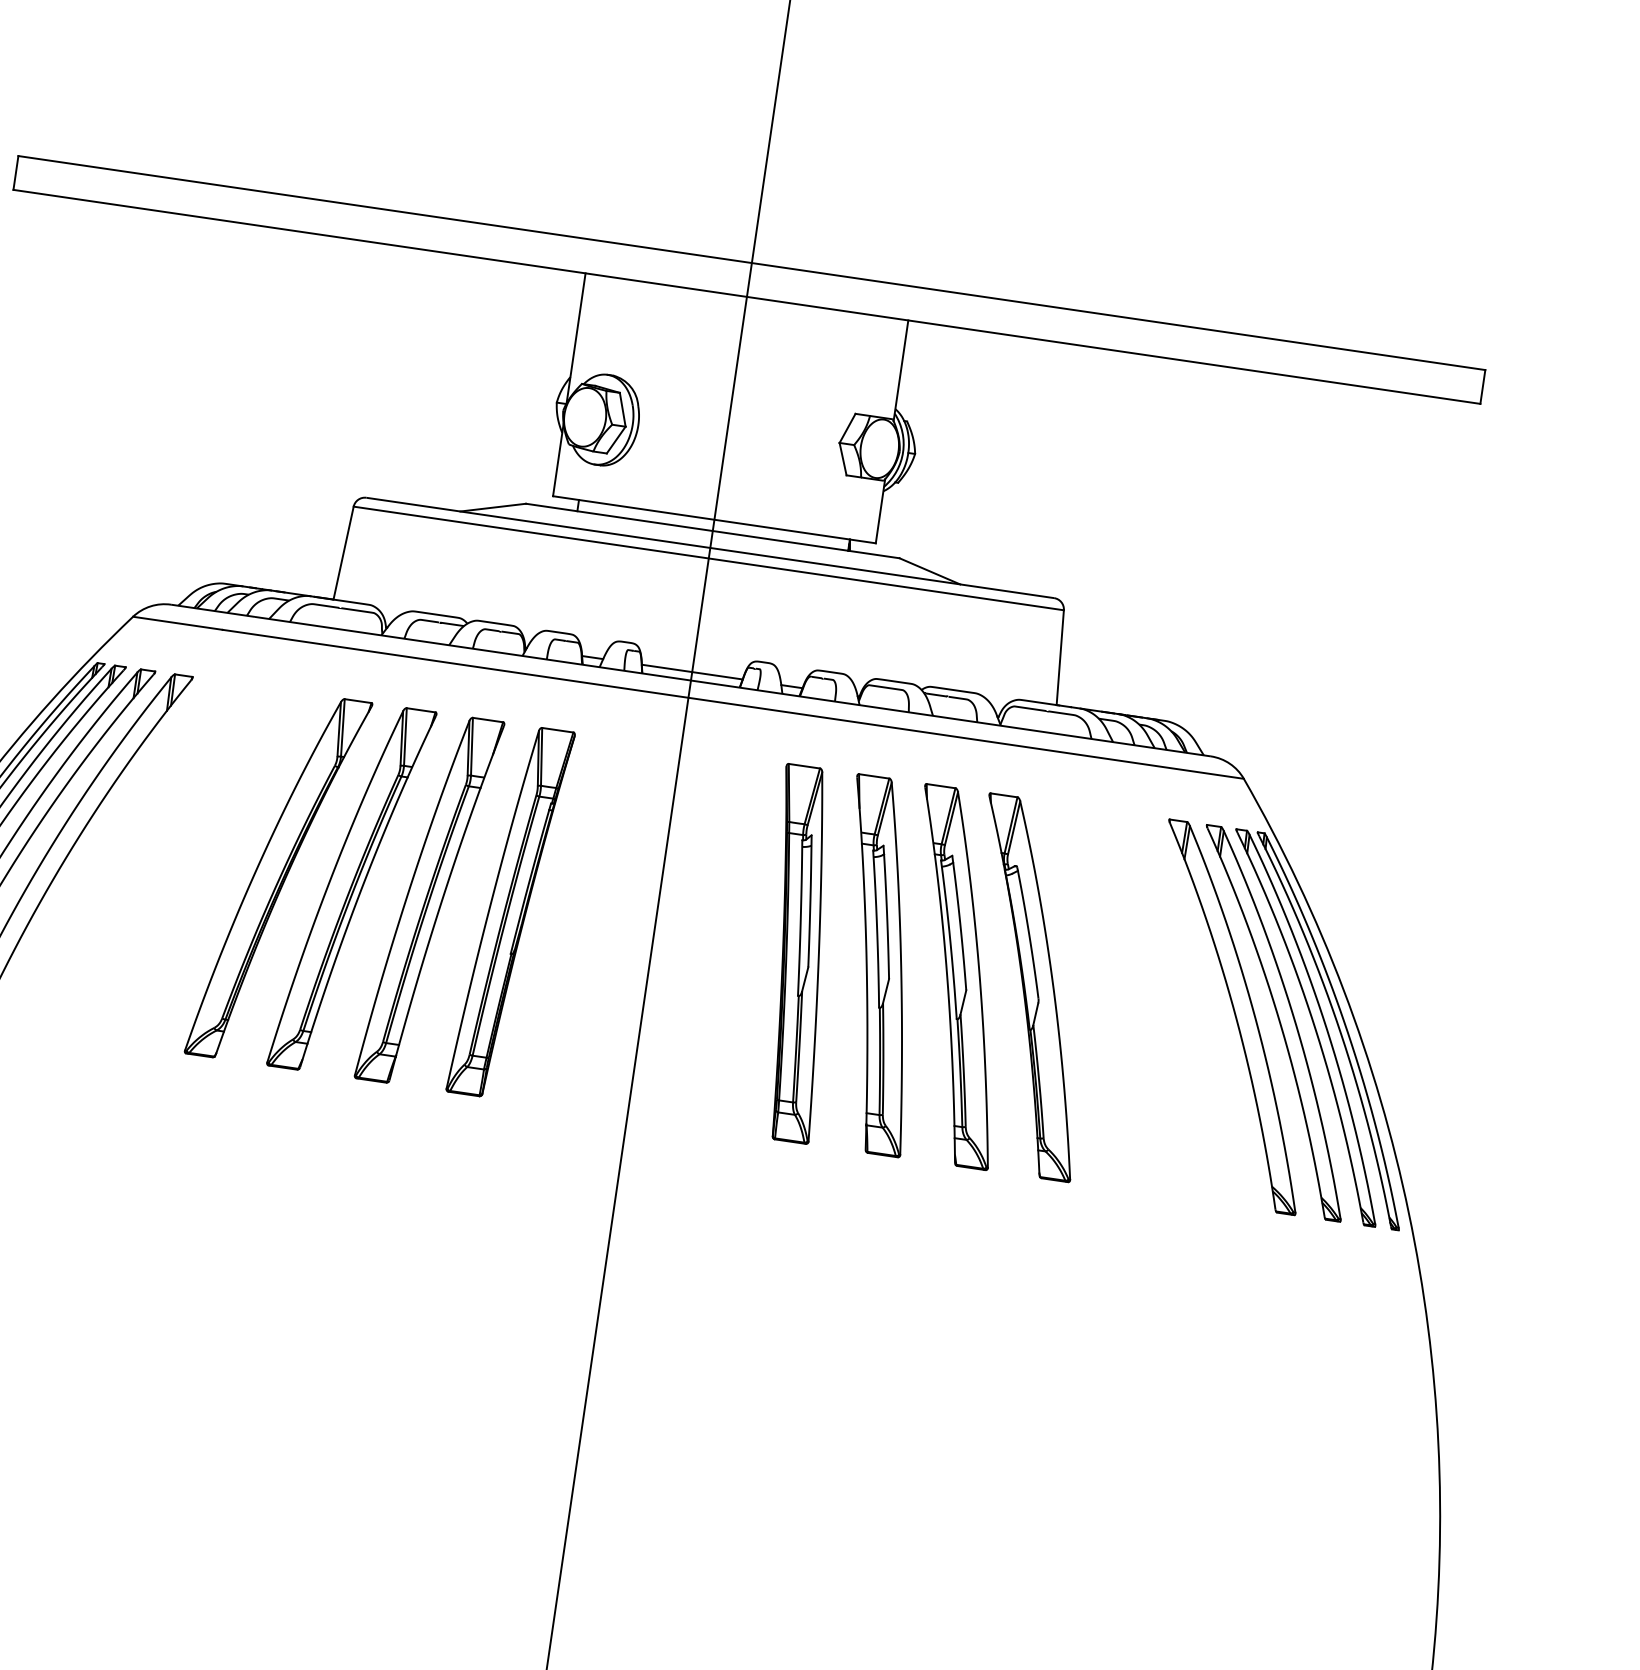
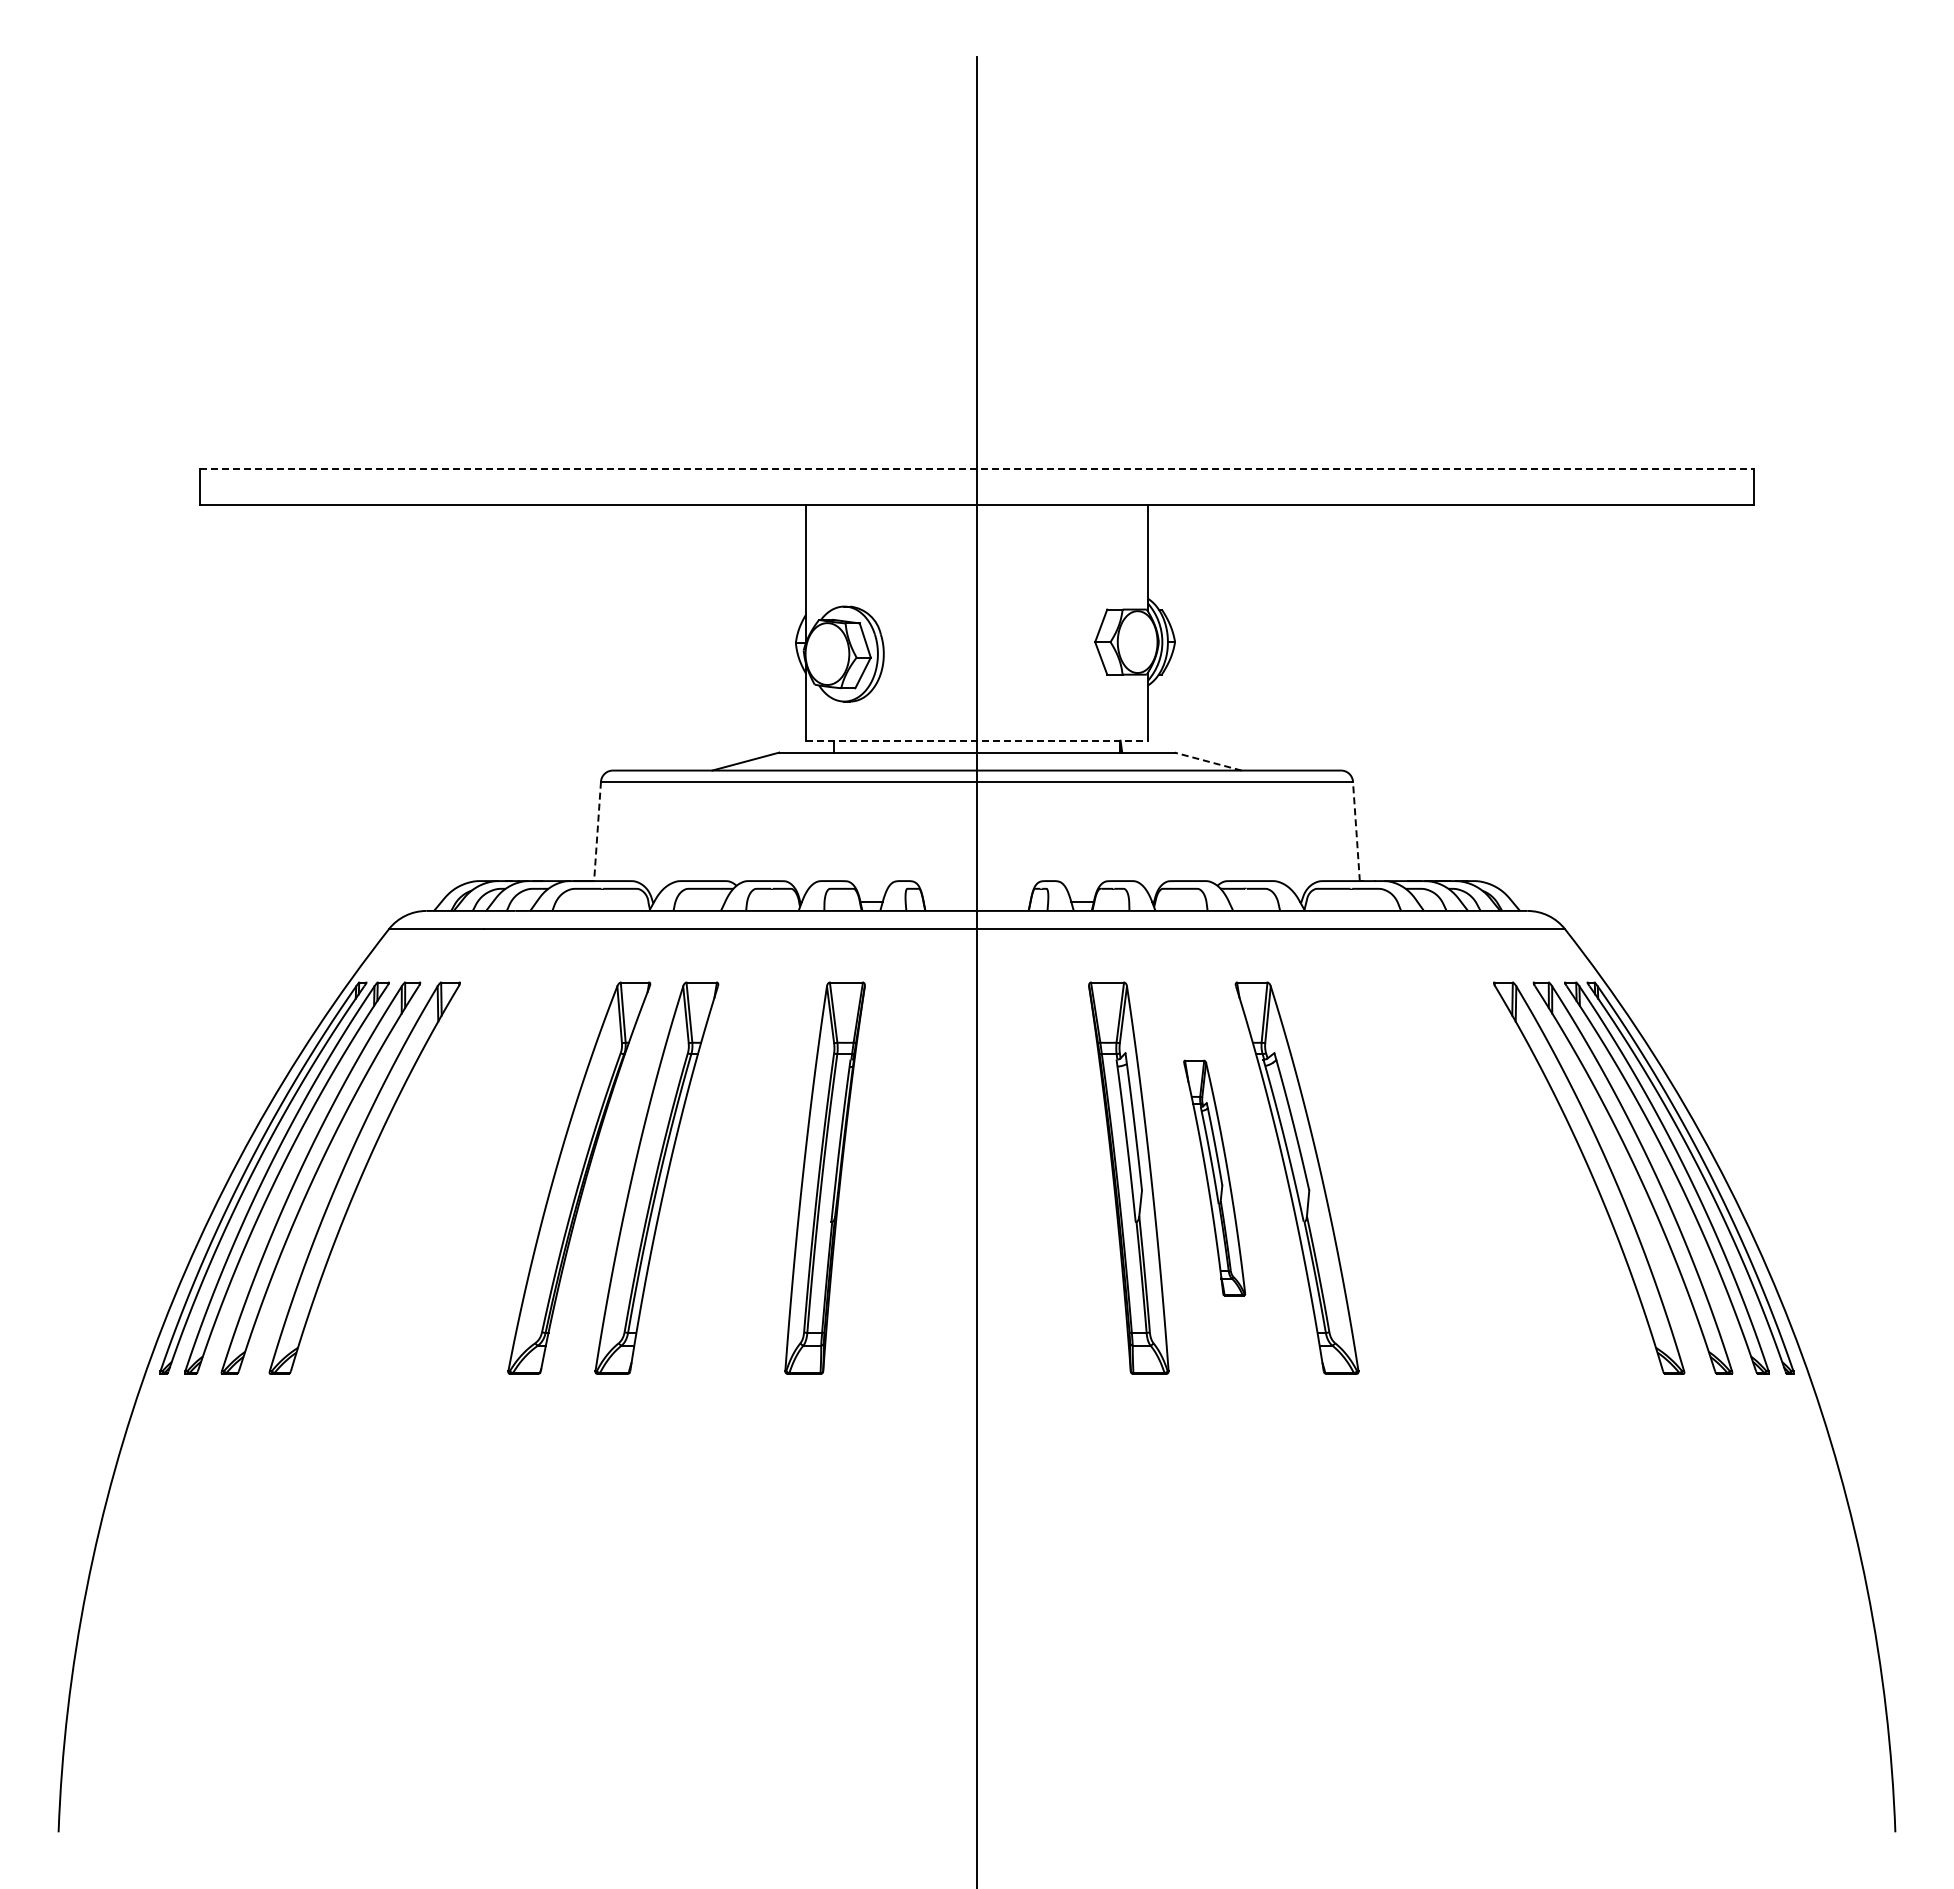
line: (751, 262) -> (976, 468), solid -> dashed
line: (714, 519) -> (977, 740), solid -> dashed
line: (343, 553) -> (597, 831), solid -> dashed
line: (930, 571) -> (1208, 761), solid -> dashed
line: (1060, 657) -> (1356, 831), solid -> dashed
line: (691, 672) -> (976, 902), removed
part: (429, 899) -> (739, 1177), removed
part: (878, 964) -> (1214, 1177), size x0.6
part: (1029, 987) -> (1374, 1177), removed

